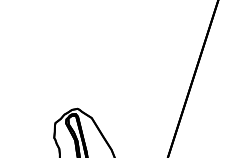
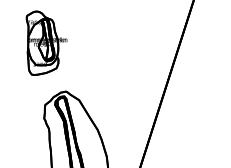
part: (56, 56) -> (46, 42), added

